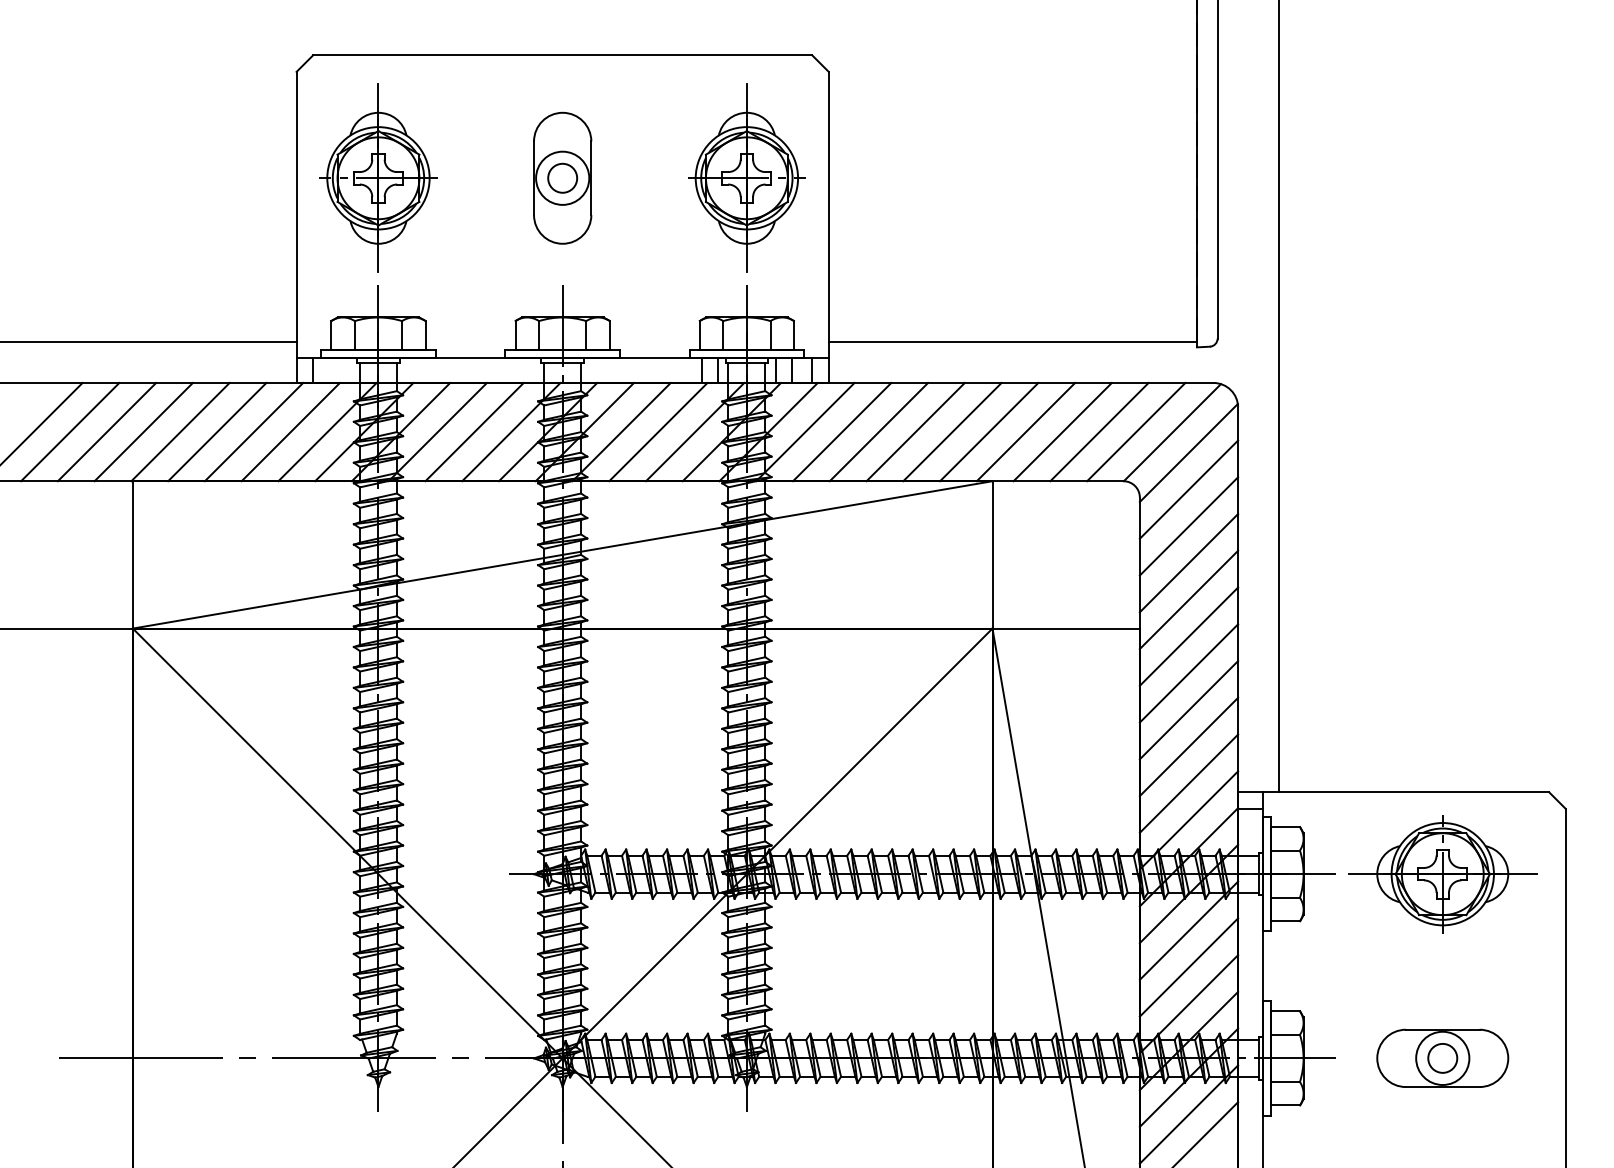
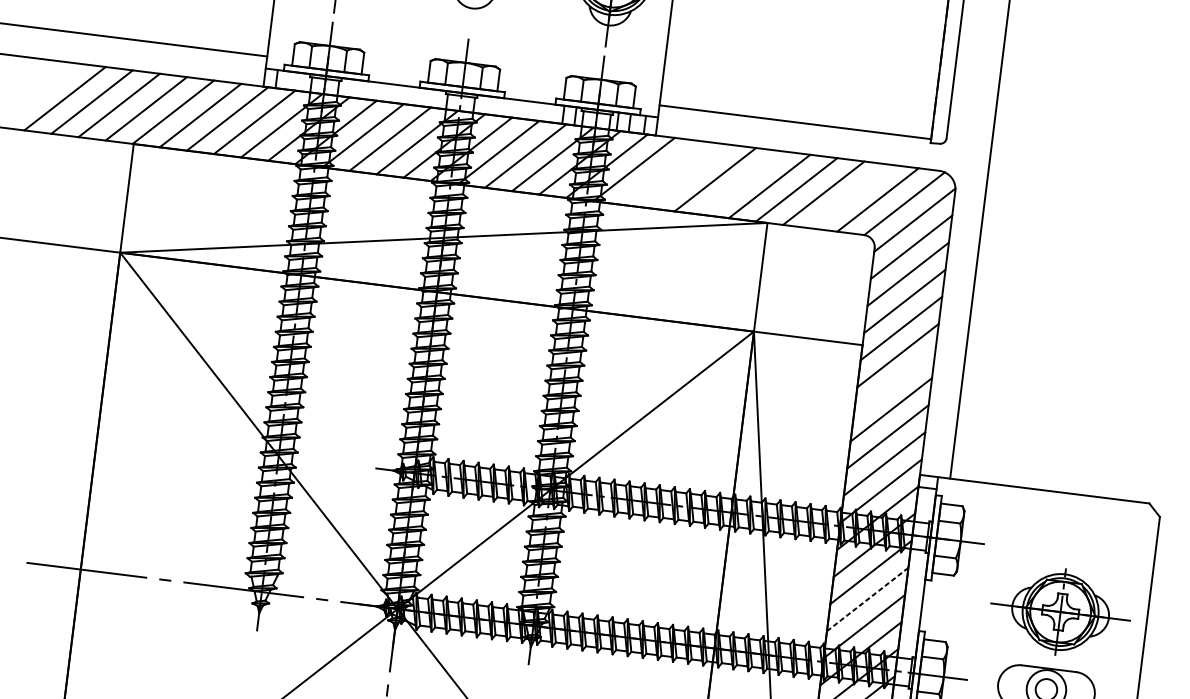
line: (842, 431) -> (661, 172), removed
line: (878, 431) -> (688, 175), removed
line: (952, 431) -> (742, 182), removed
line: (1099, 431) -> (850, 196), removed
line: (1188, 673) -> (894, 382), removed
part: (1442, 874) -> (1060, 612), moved
line: (1189, 967) -> (868, 599), solid -> dashed

